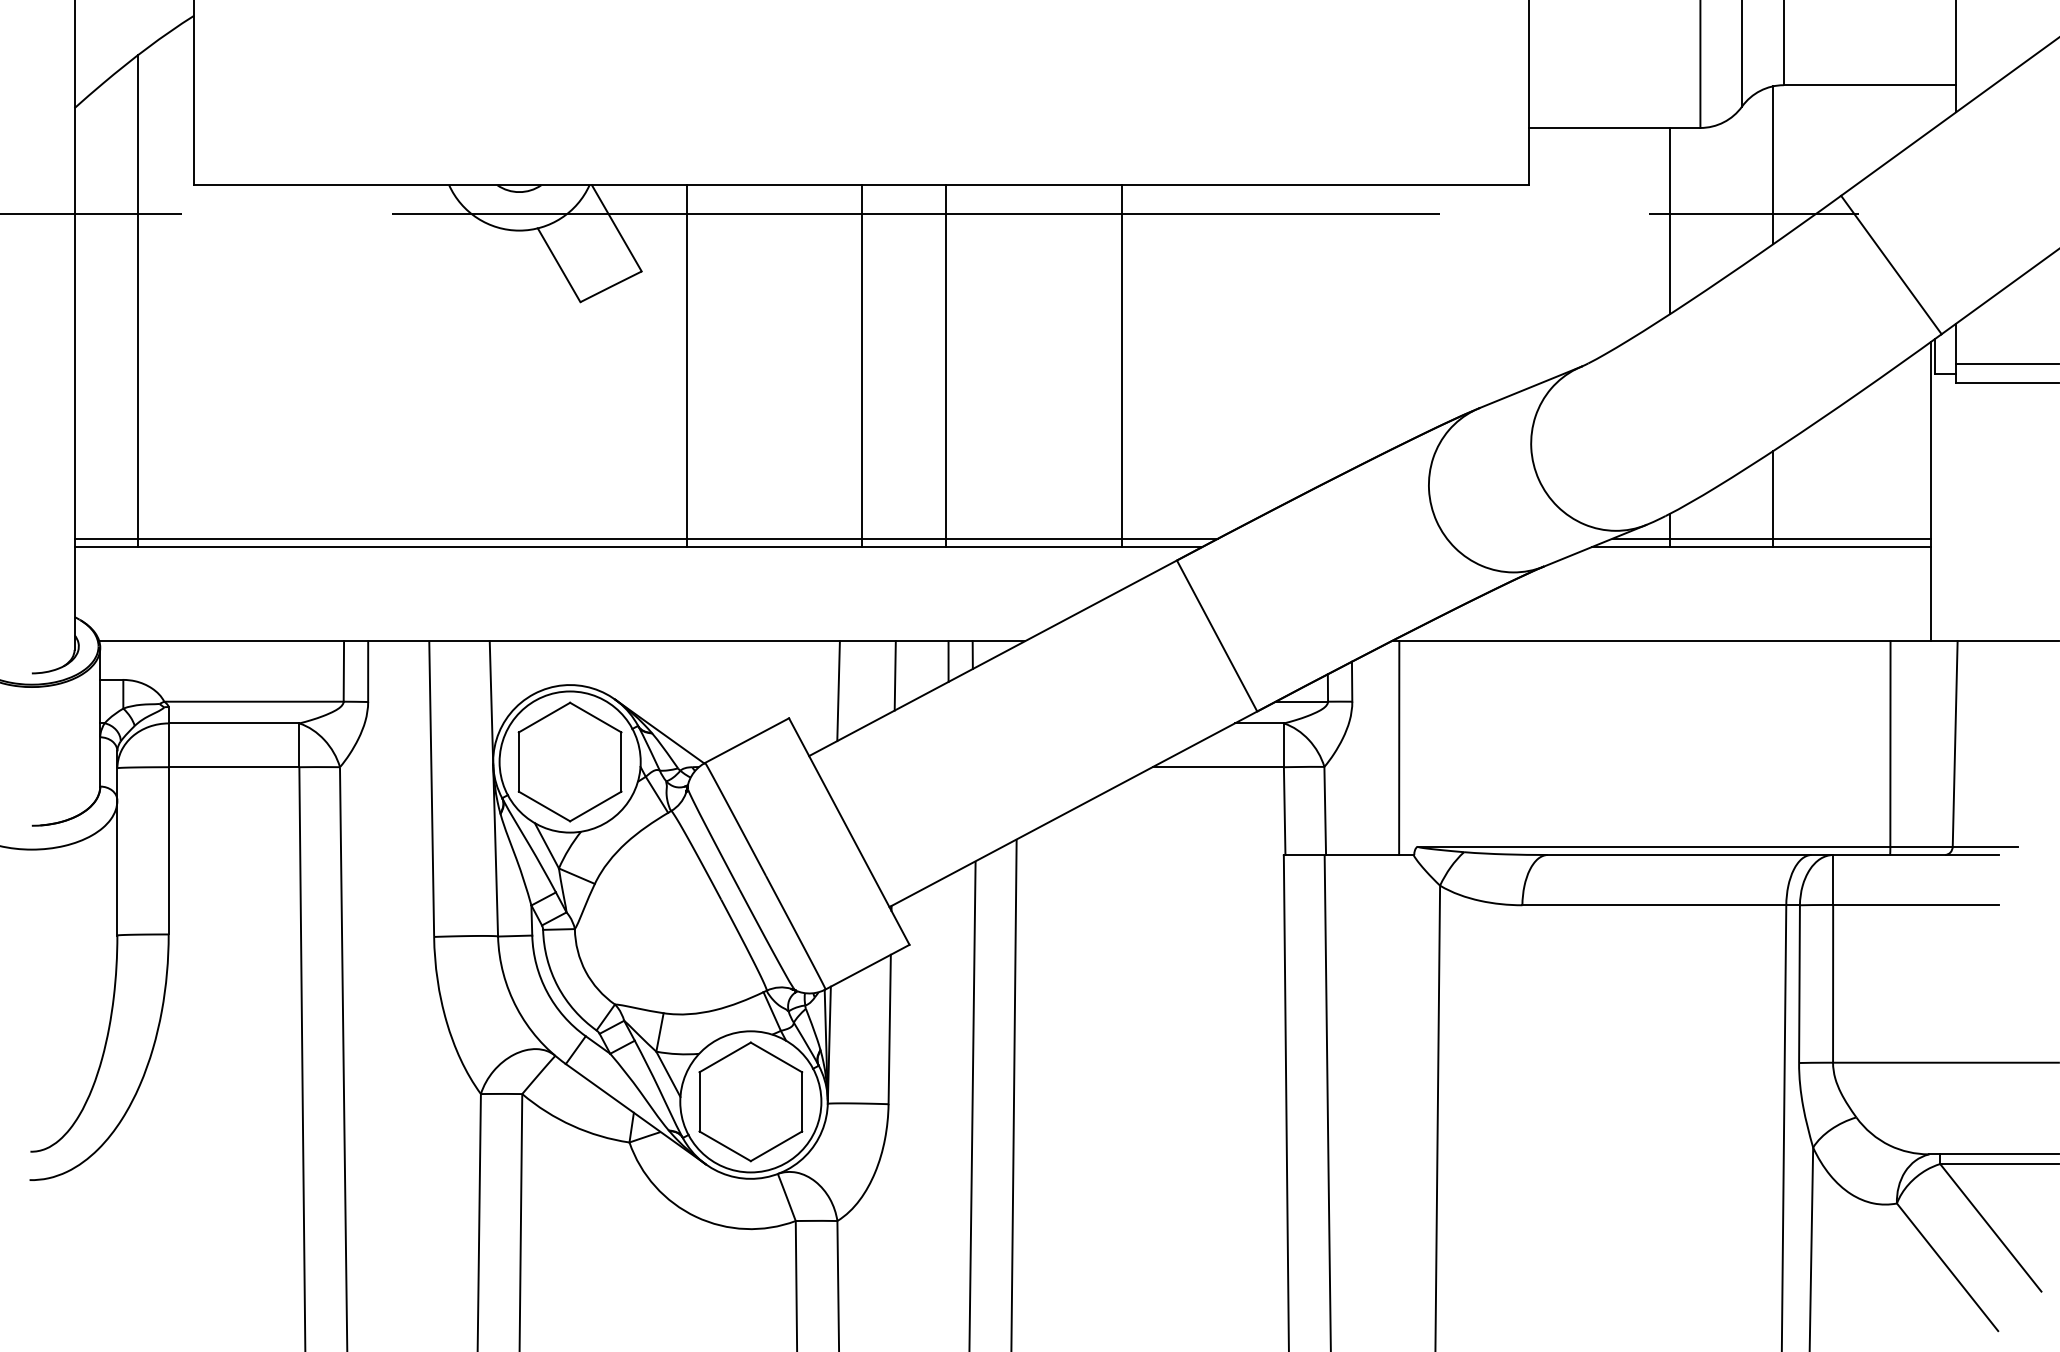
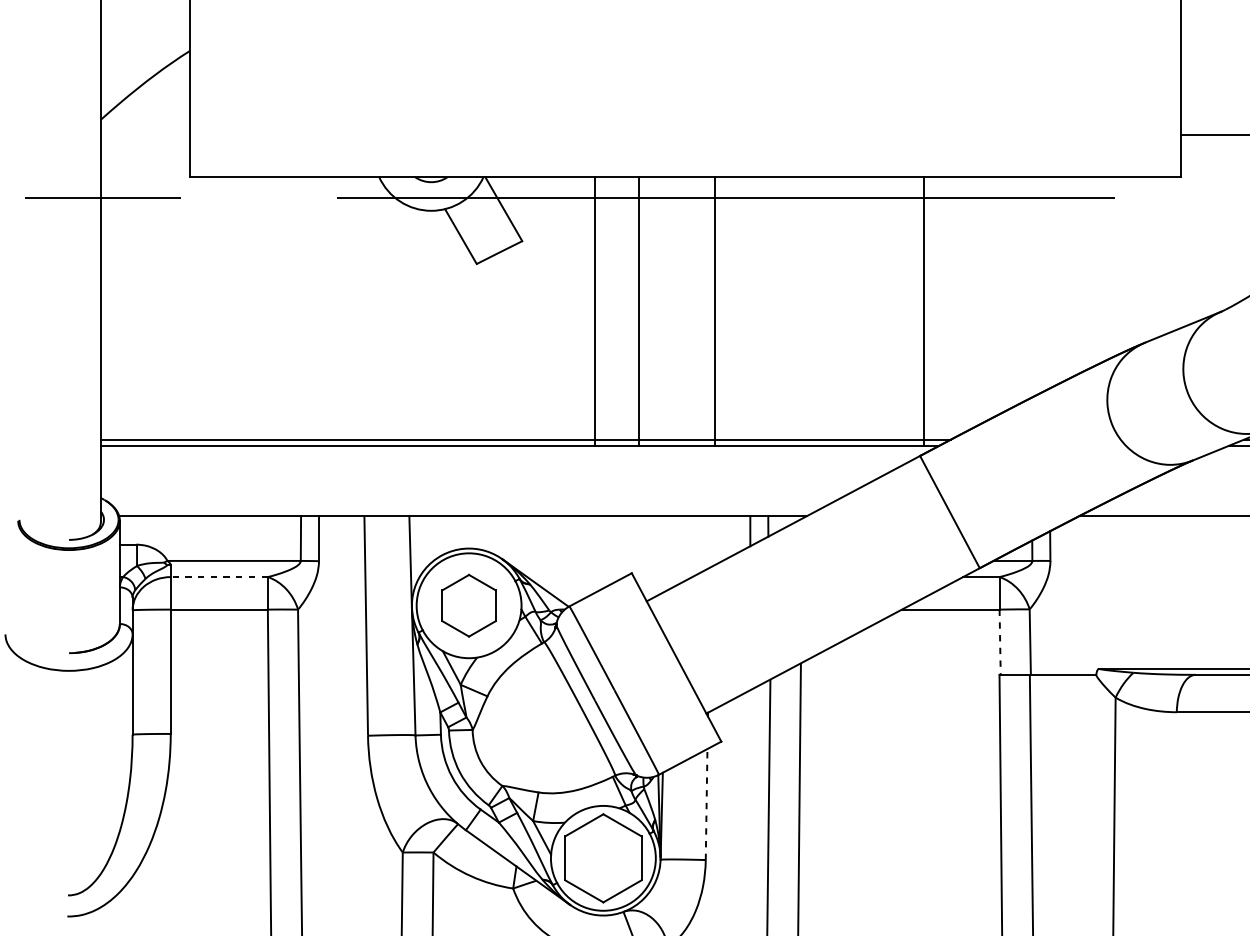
line: (138, 301) -> (148, 263), removed
line: (686, 366) -> (594, 311), moved
line: (862, 366) -> (638, 311), moved
line: (946, 366) -> (714, 311), moved
line: (1121, 366) -> (923, 311), moved
line: (894, 675) -> (710, 541), removed
line: (838, 691) -> (668, 553), removed
line: (233, 723) -> (218, 577), solid -> dashed
line: (1399, 747) -> (1085, 594), removed
part: (569, 761) -> (468, 605), size x0.7
line: (1284, 811) -> (1000, 642), solid -> dashed
line: (889, 1029) -> (706, 804), solid -> dashed

